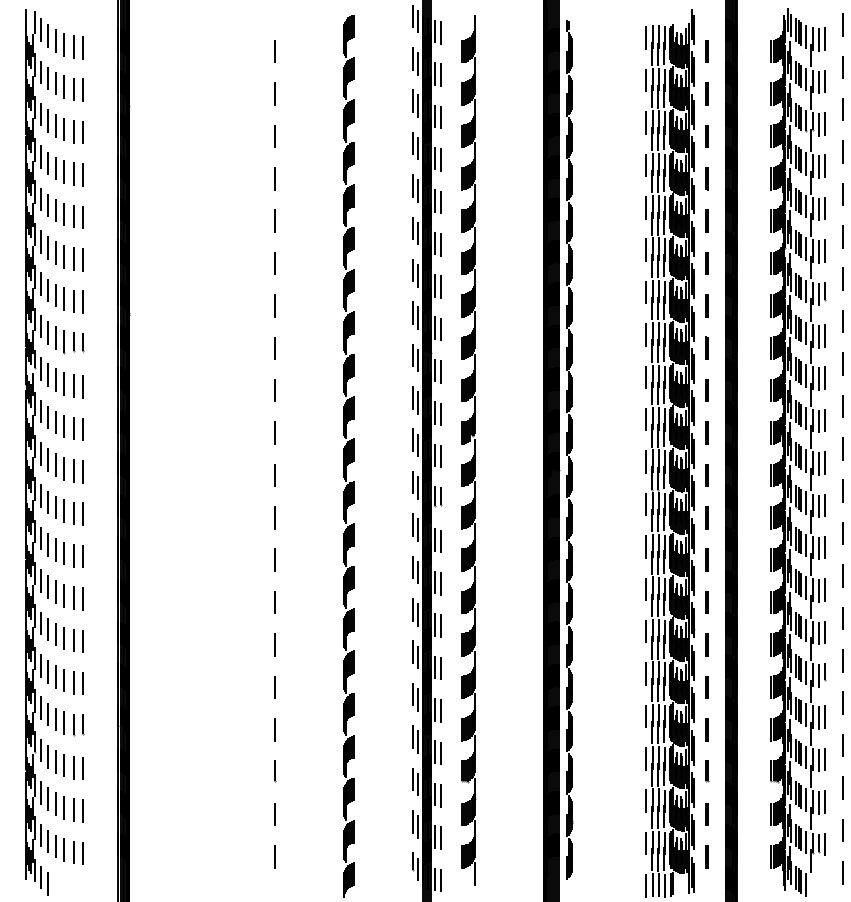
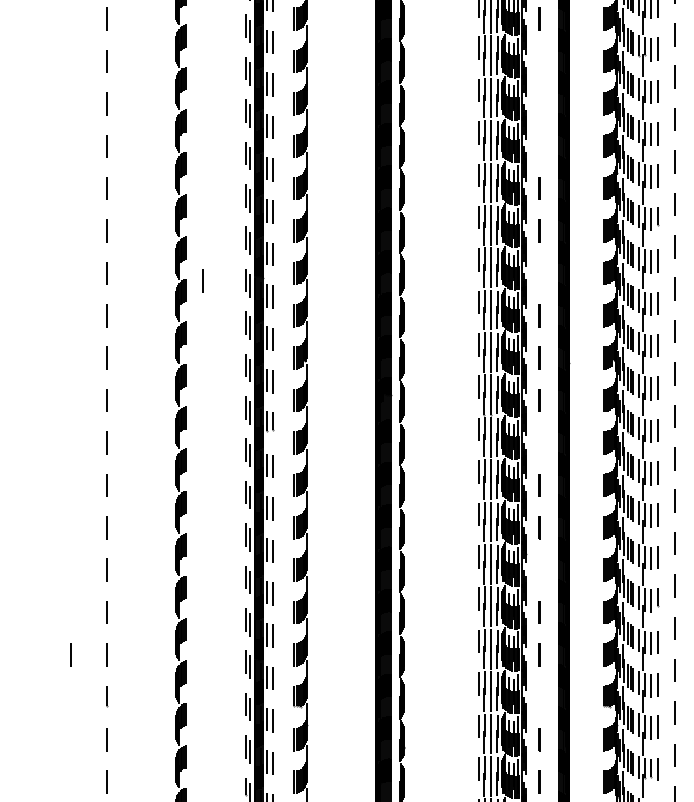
line: (706, 136) -> (538, 61), removed
line: (706, 178) -> (538, 103), removed
line: (706, 220) -> (538, 145), removed
line: (706, 347) -> (538, 272), removed
line: (370, 355) -> (202, 280), added
line: (706, 517) -> (538, 442), removed
line: (706, 644) -> (538, 569), removed
line: (238, 729) -> (70, 654), added
line: (707, 771) -> (539, 696), removed

